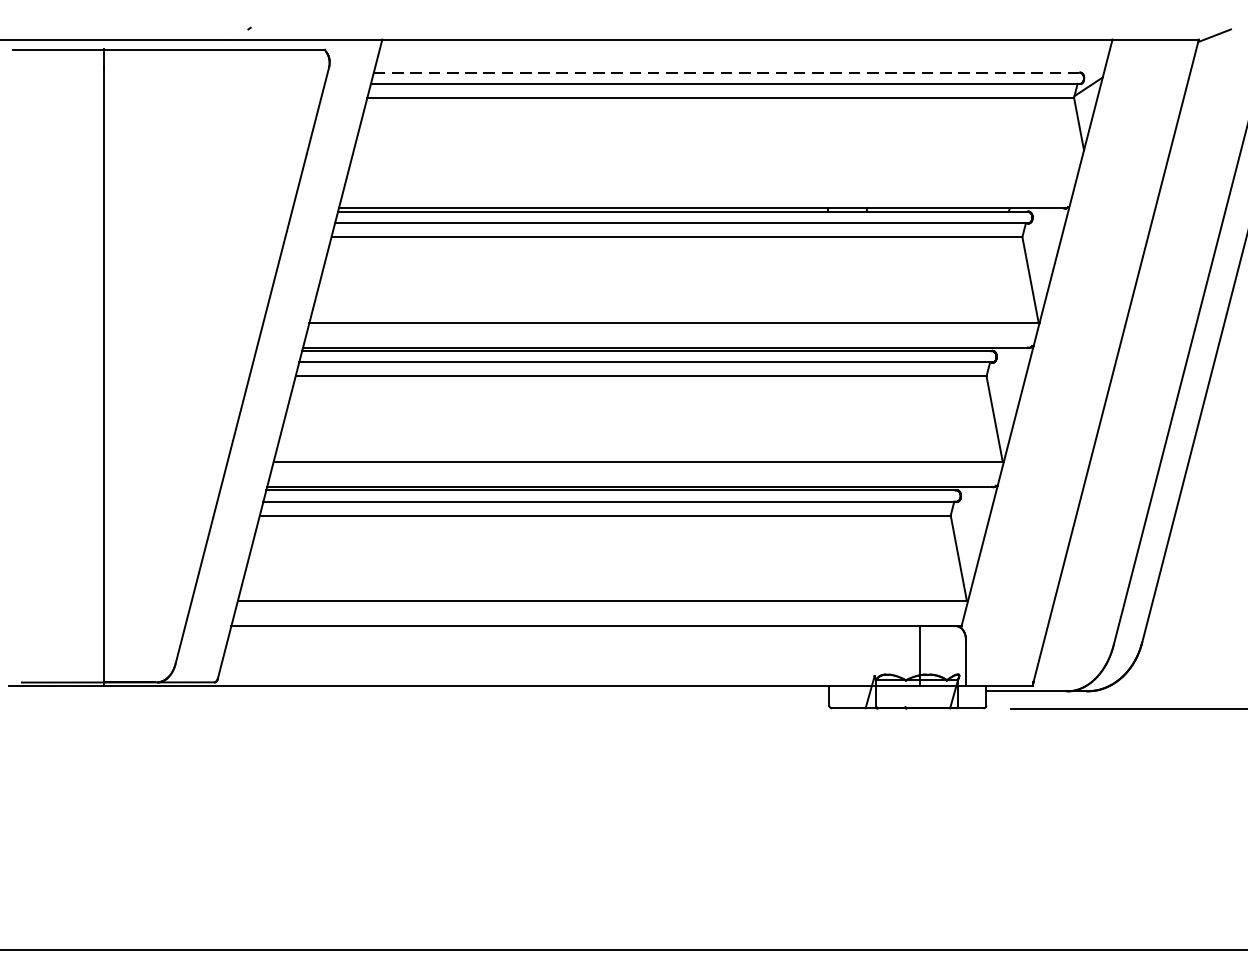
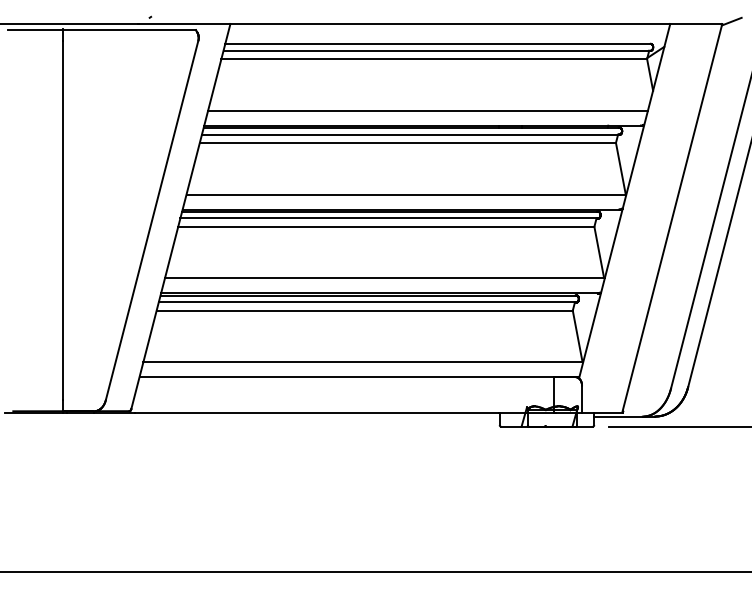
line: (727, 71) -> (438, 43), dashed -> solid
line: (709, 183) -> (427, 110), added

